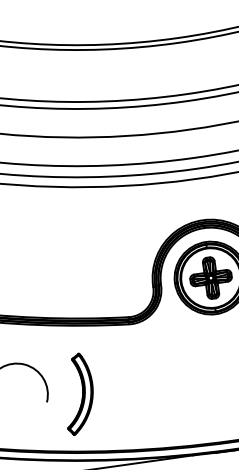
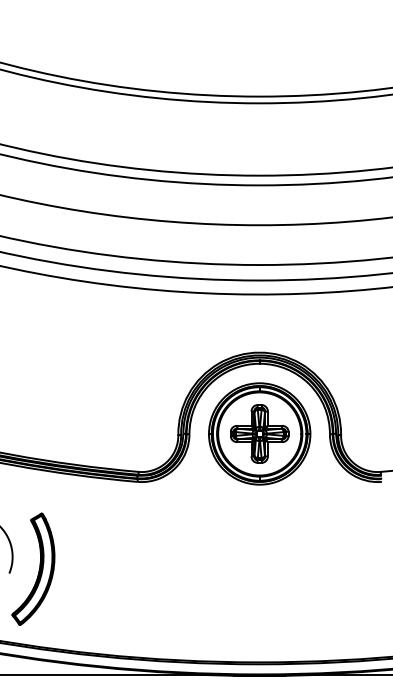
part: (78, 393) -> (33, 568), moved

